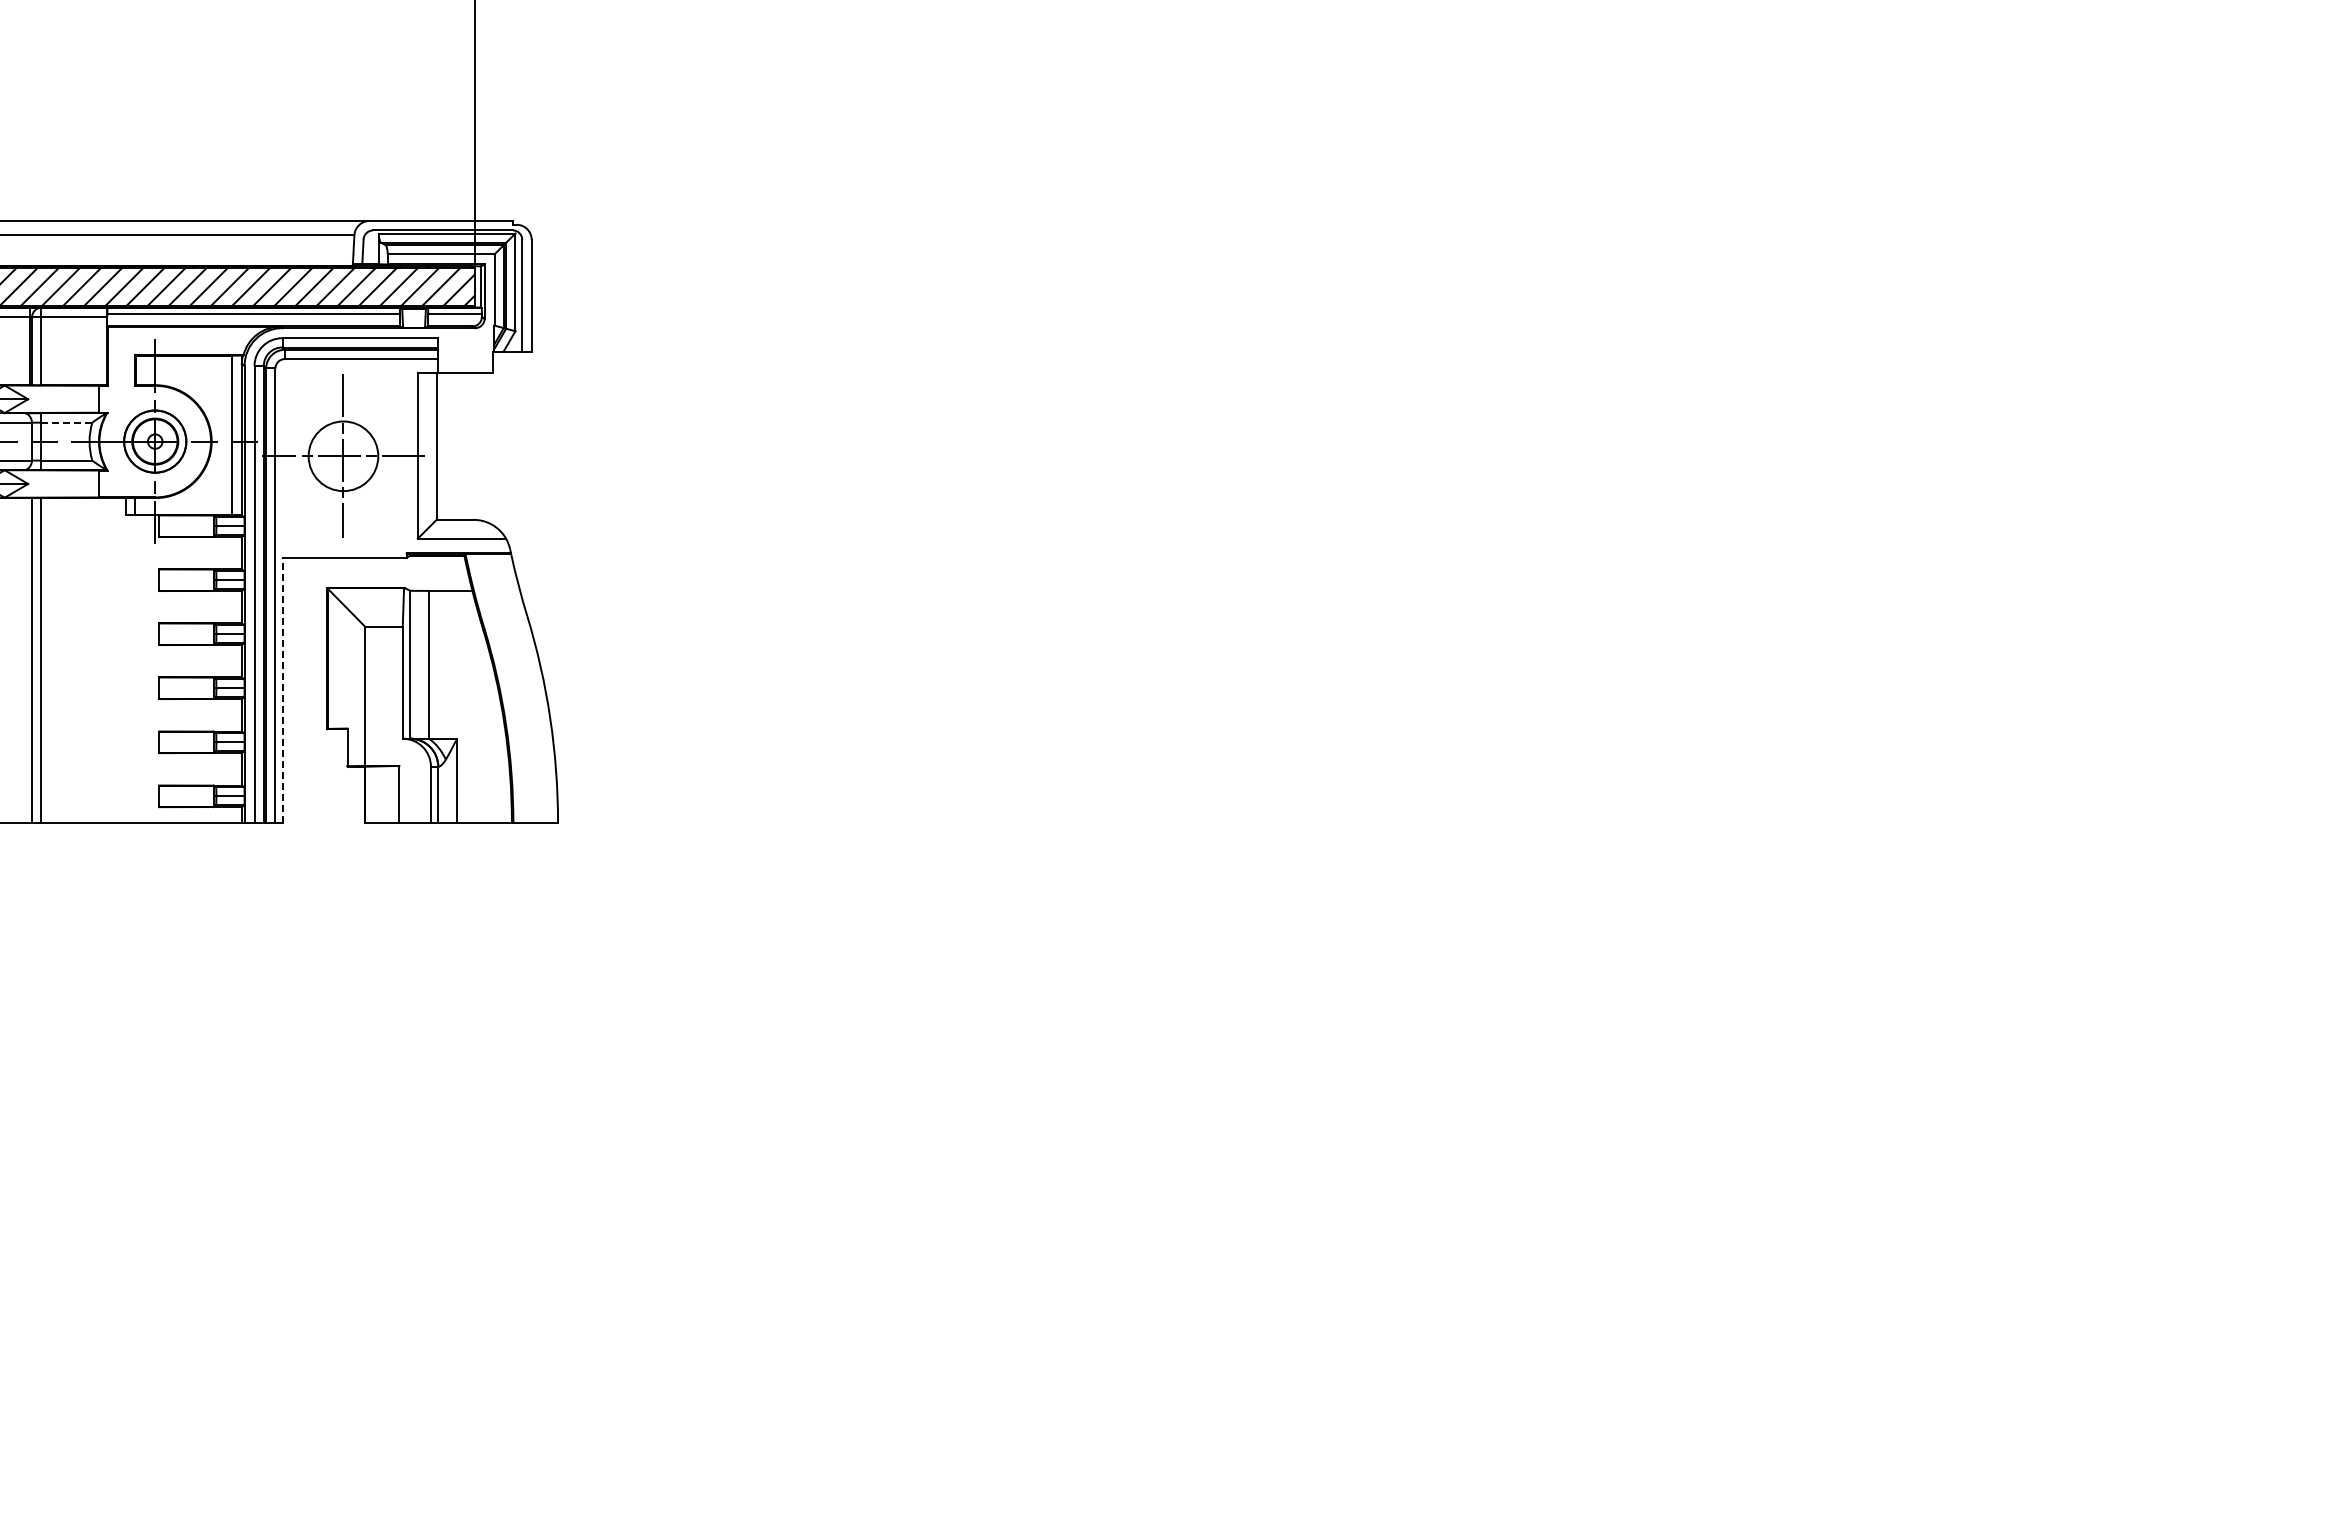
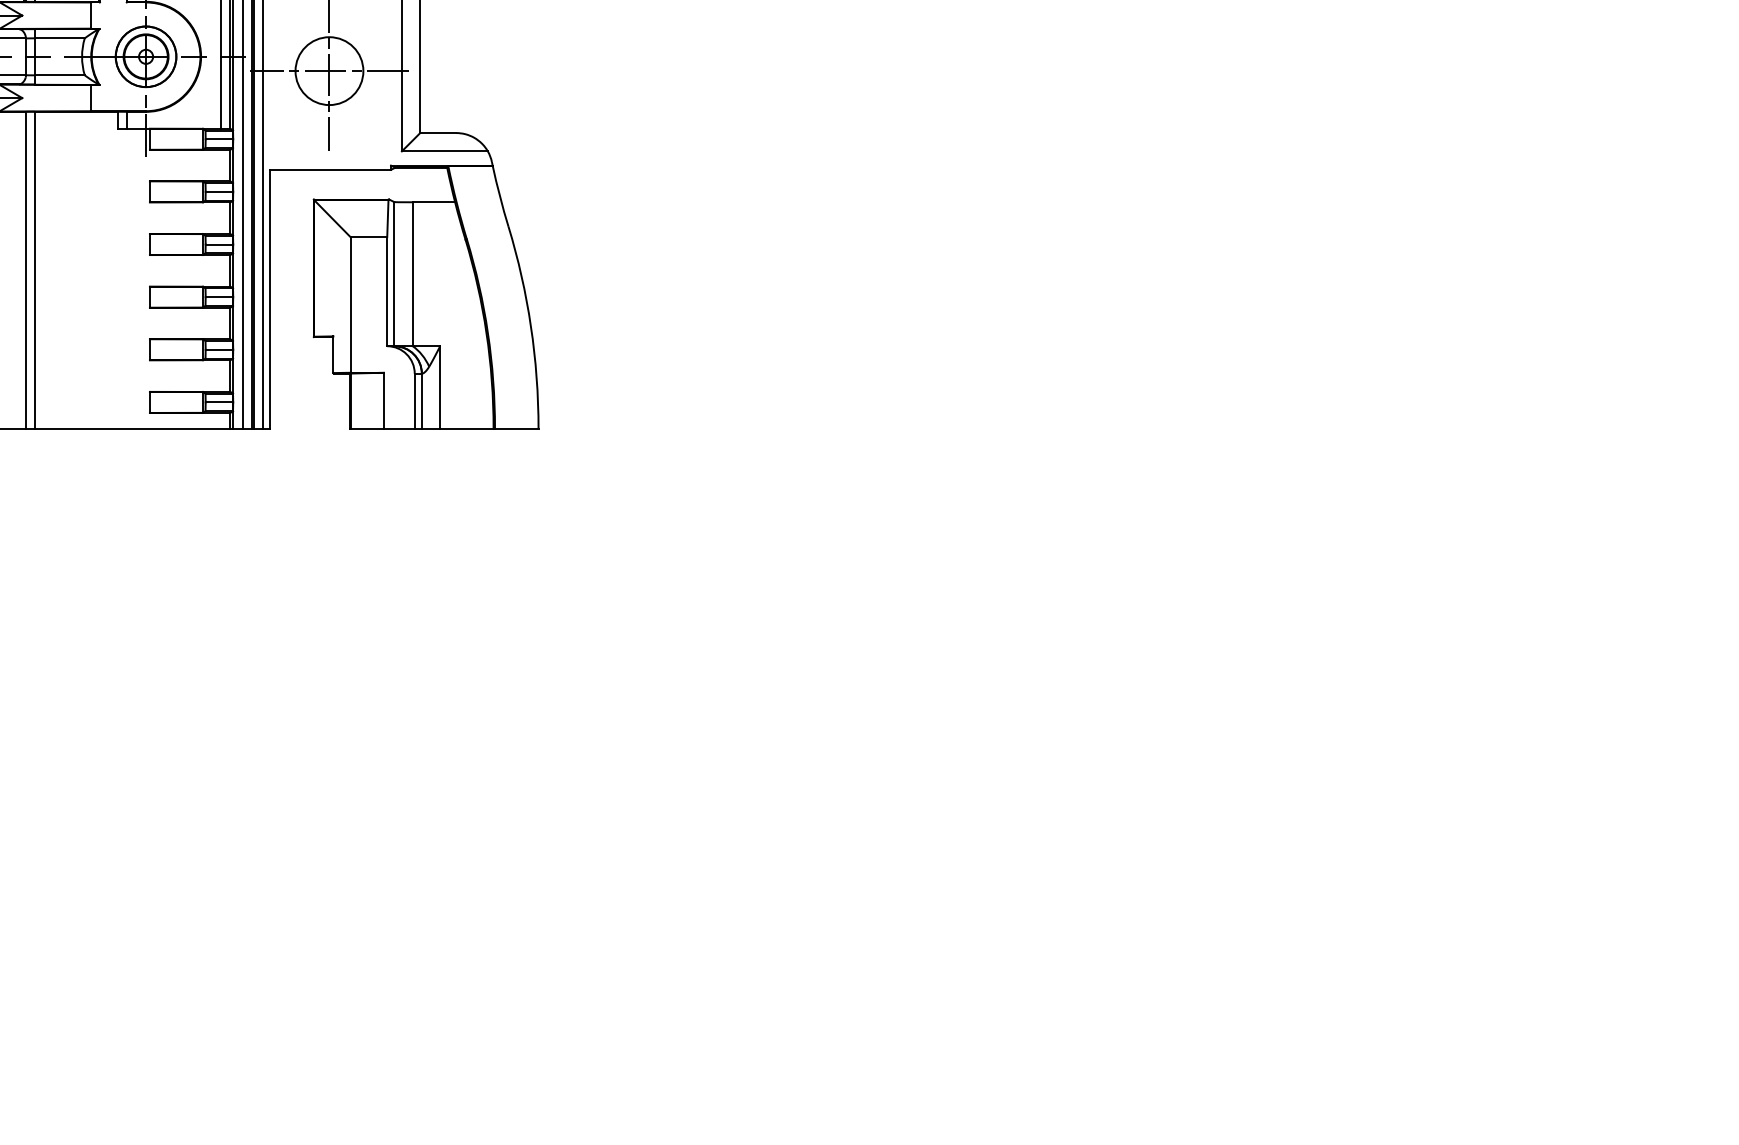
line: (67, 422) -> (60, 38), dashed -> solid
line: (282, 690) -> (270, 299), dashed -> solid

